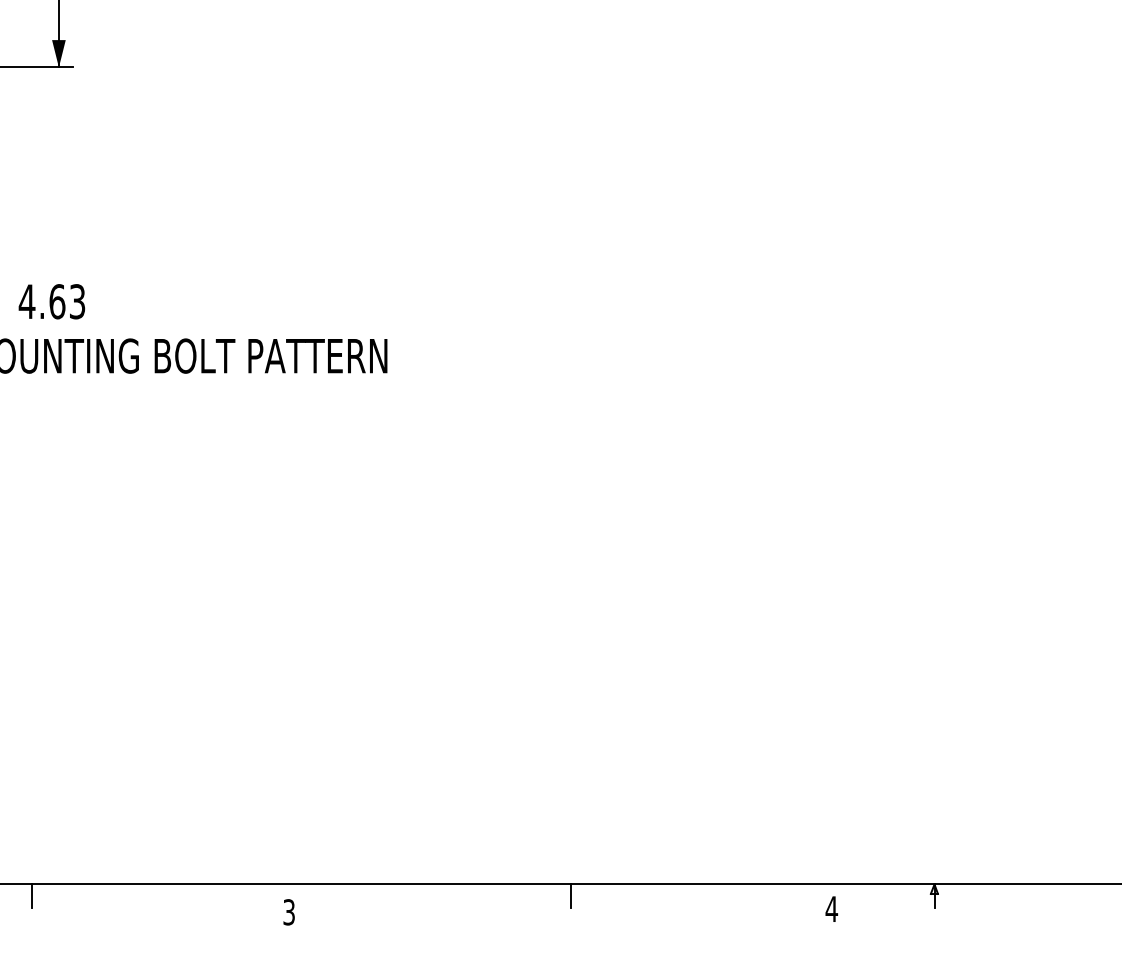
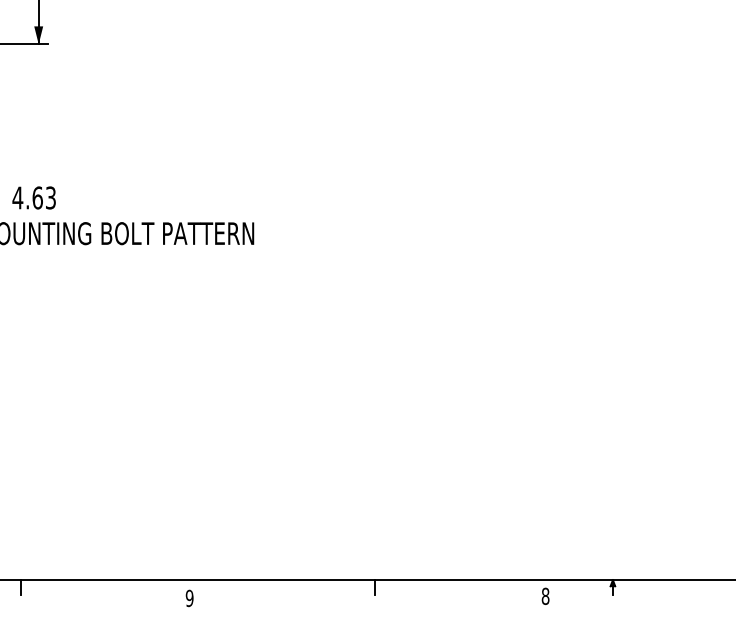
text: (831, 909) -> (545, 596), 4 -> 8
text: (288, 910) -> (189, 597), 3 -> 9

